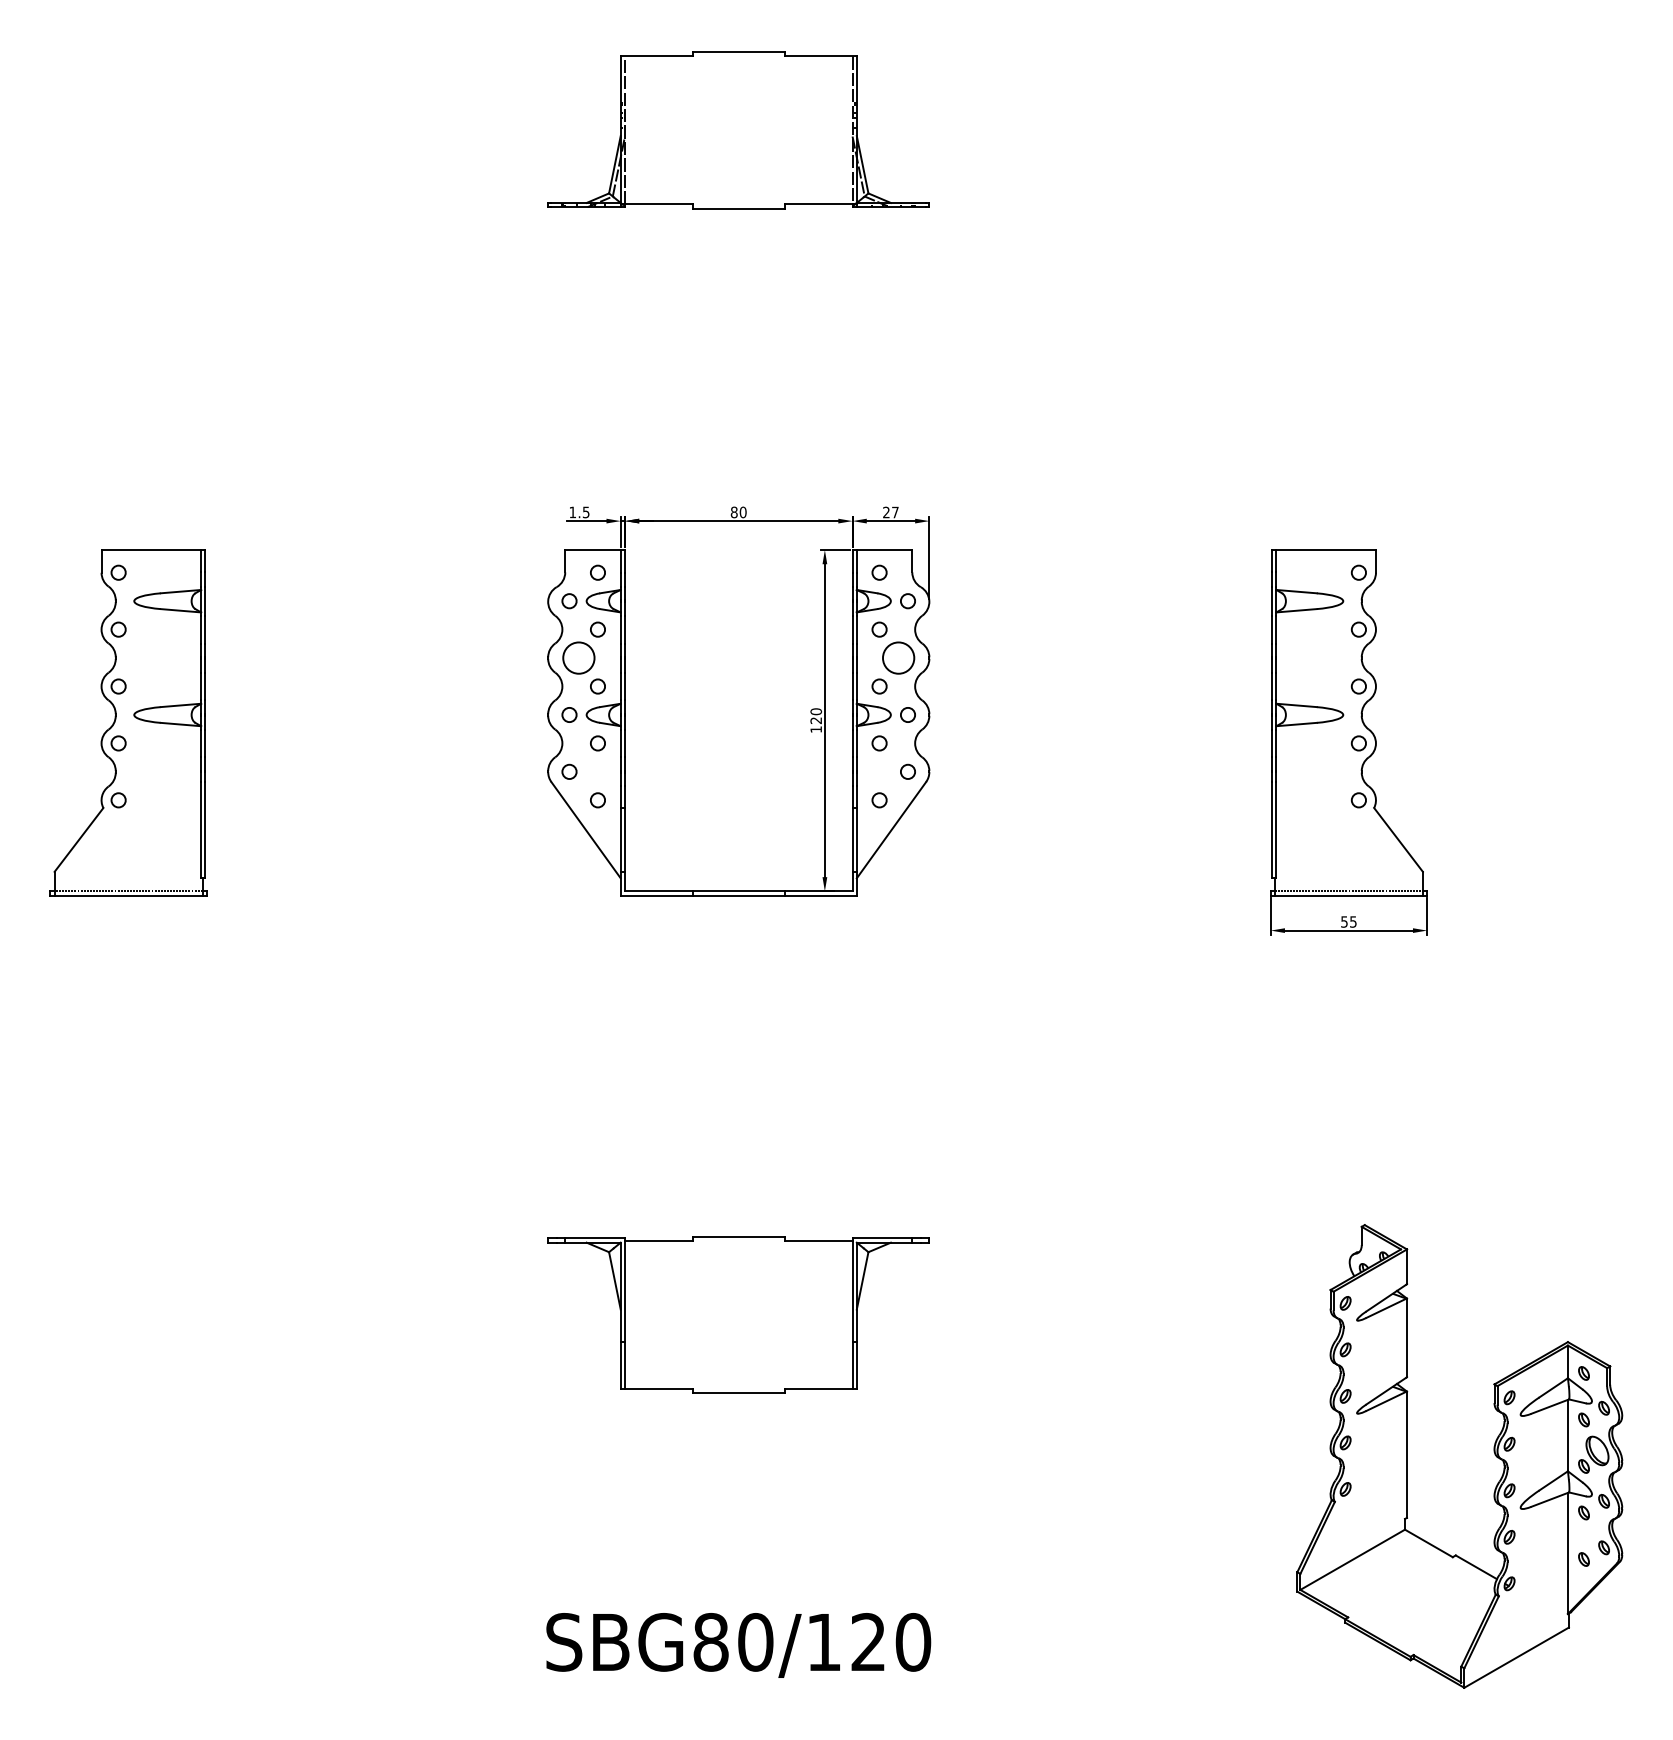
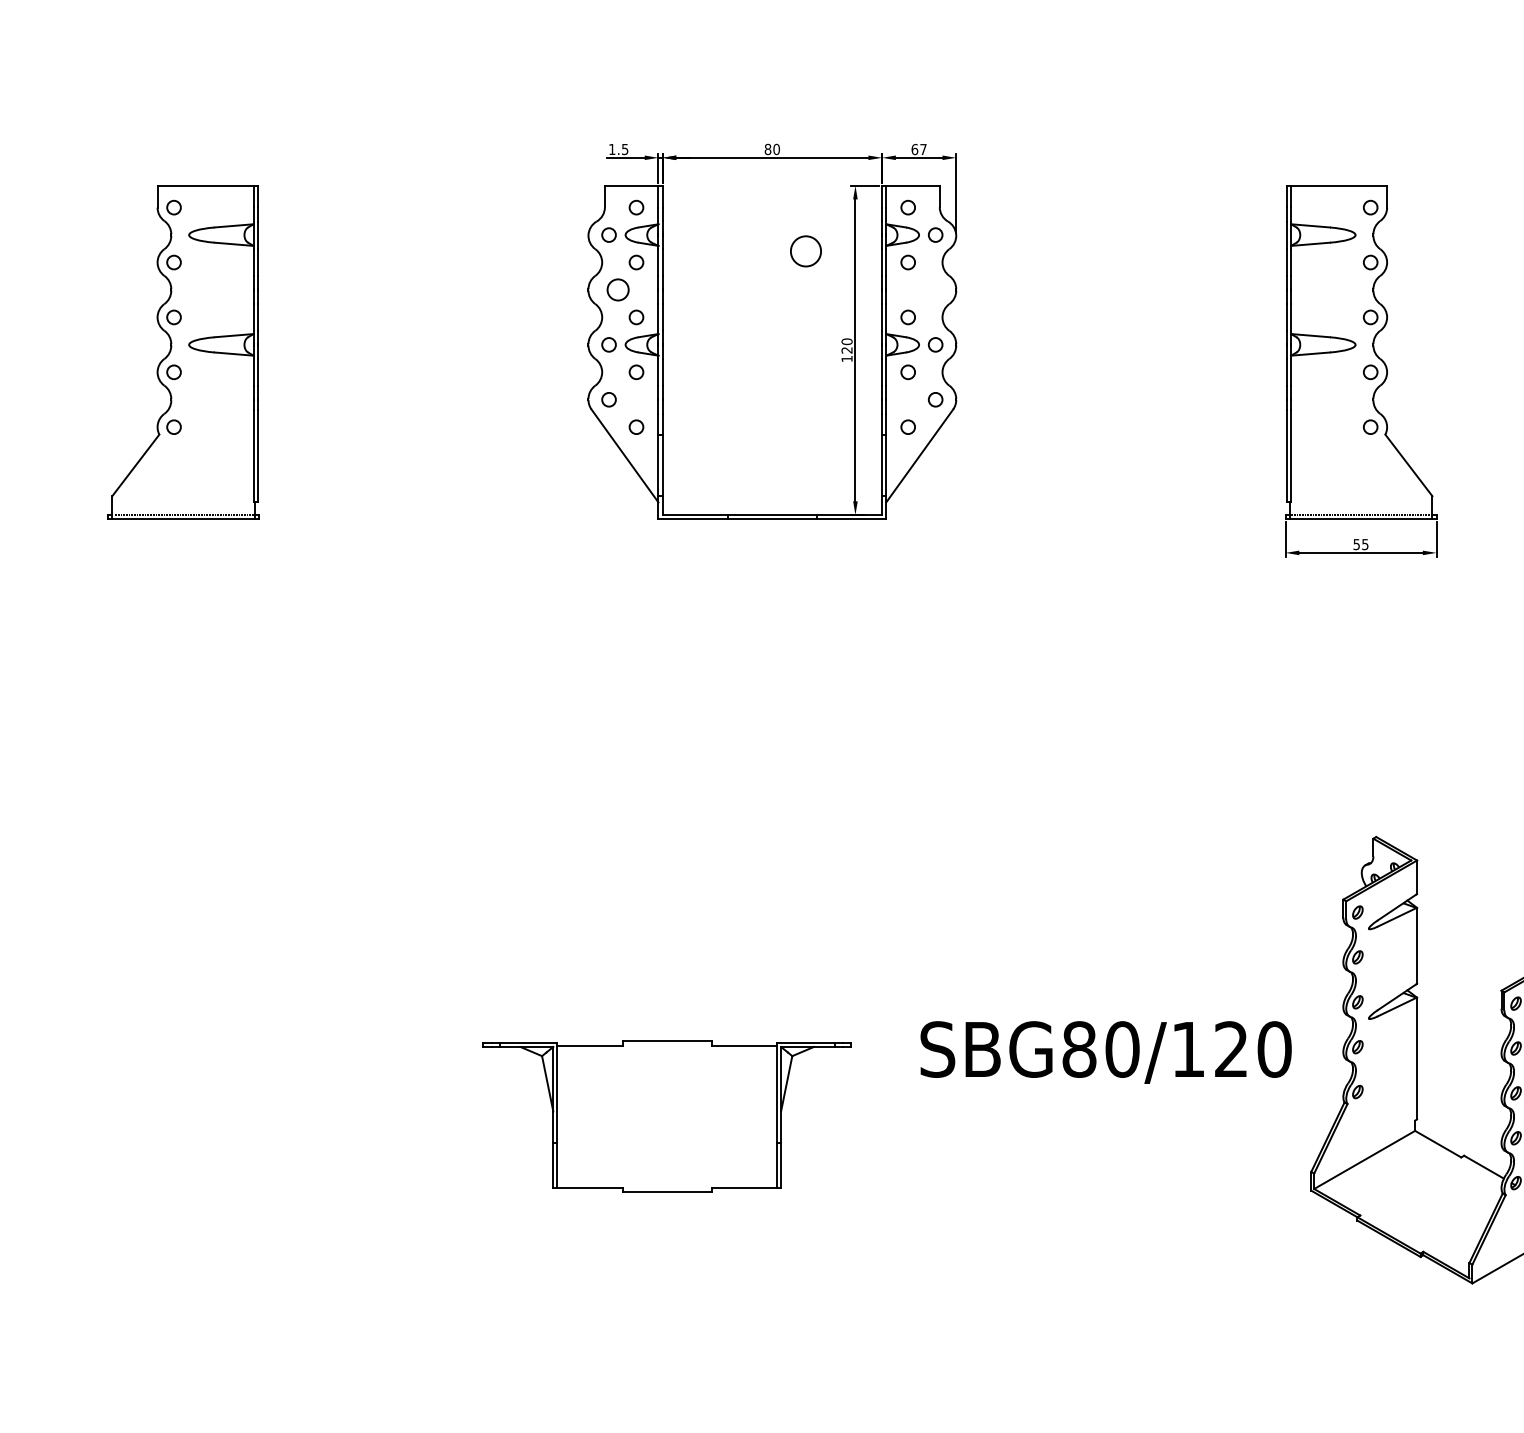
text: (886, 512) -> (914, 149), 27 -> 67
circle: (578, 657) -> (617, 289), size x0.7
circle: (898, 657) -> (805, 250), moved
part: (738, 1314) -> (666, 1116), moved
text: (738, 1645) -> (1105, 1052), moved

